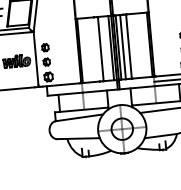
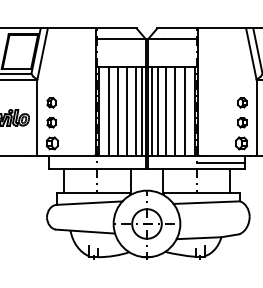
line: (142, 45) -> (184, 111), added
line: (135, 46) -> (175, 111), added
line: (106, 48) -> (135, 111), added
line: (94, 49) -> (118, 111), added
line: (87, 50) -> (108, 111), added

